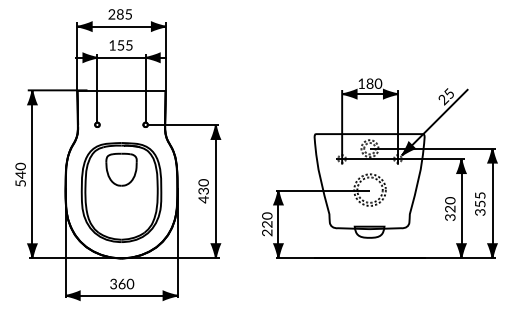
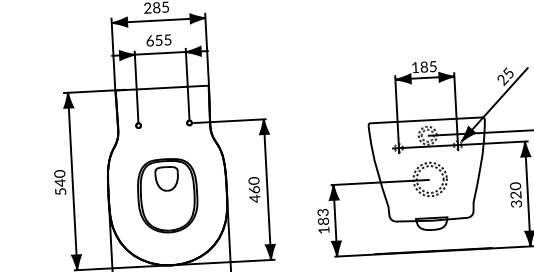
text: (112, 45) -> (150, 40), 155 -> 655
text: (378, 83) -> (433, 66), 180 -> 185
text: (203, 190) -> (254, 189), 430 -> 460
part: (121, 192) -> (167, 195), size x0.7
text: (267, 224) -> (323, 221), 220 -> 183

